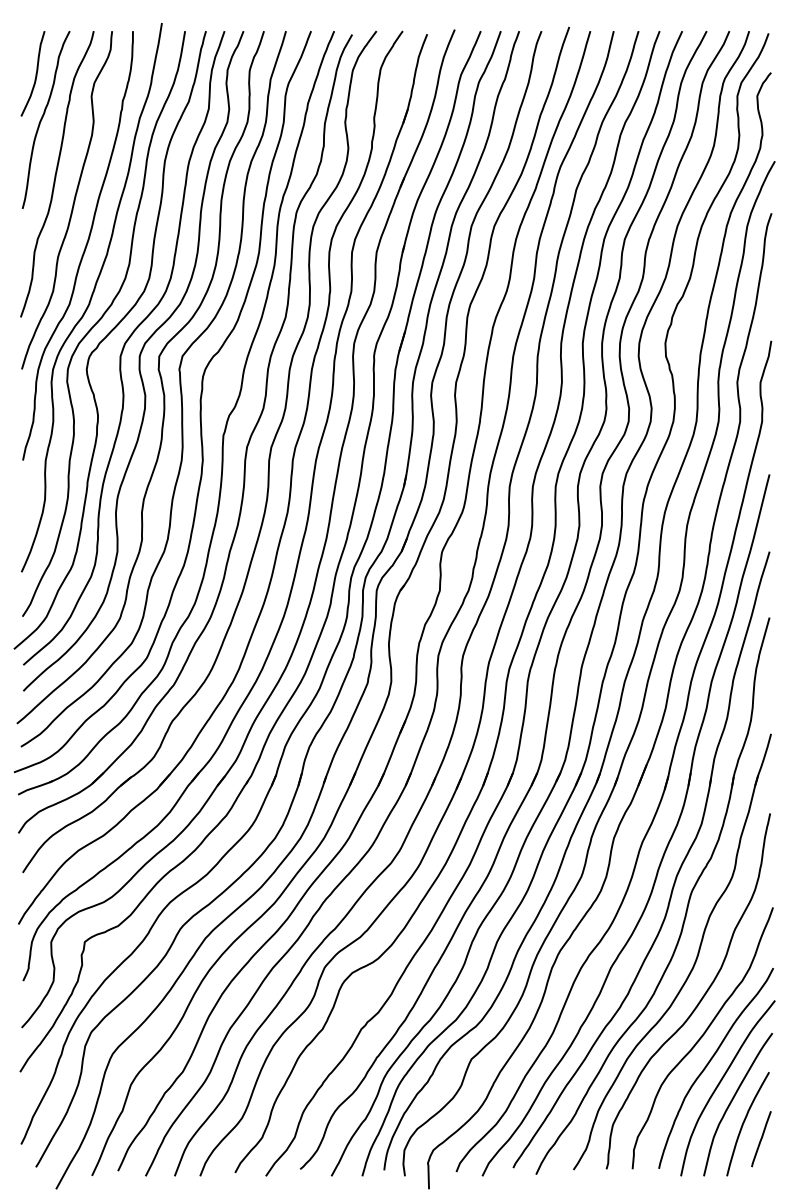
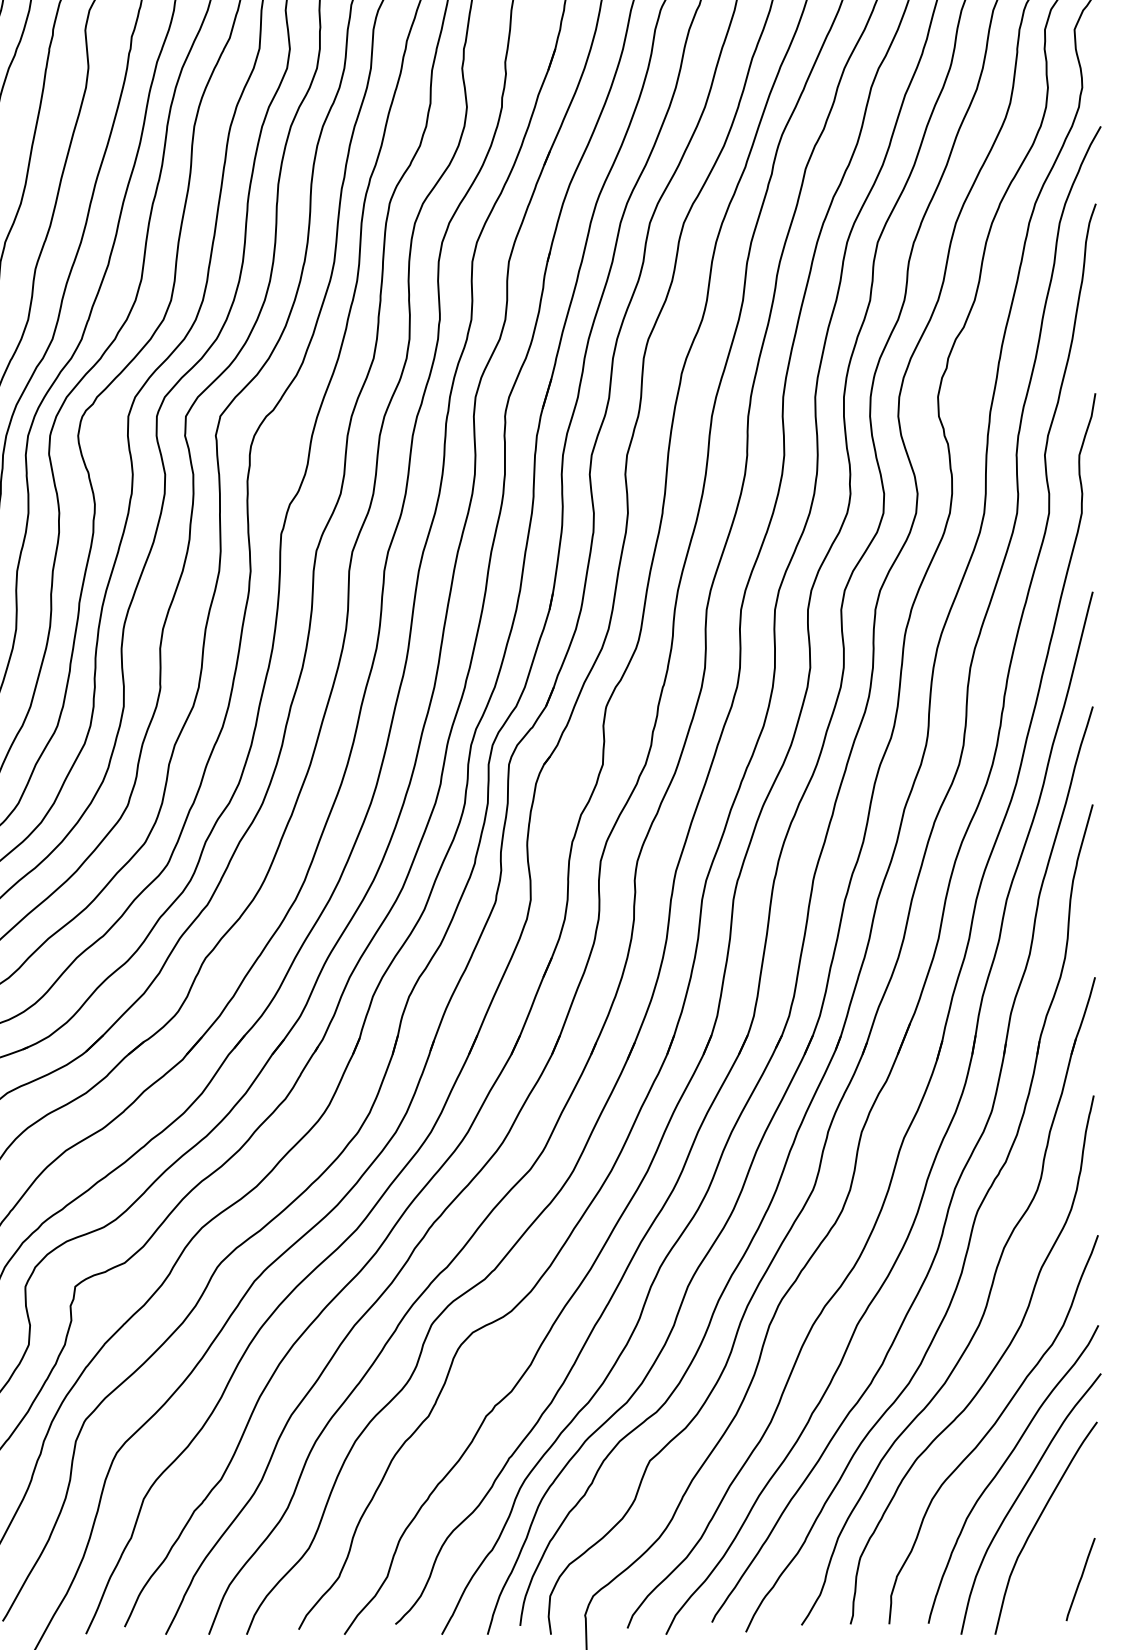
curve: (744, 1123) -> (1055, 1556), removed

